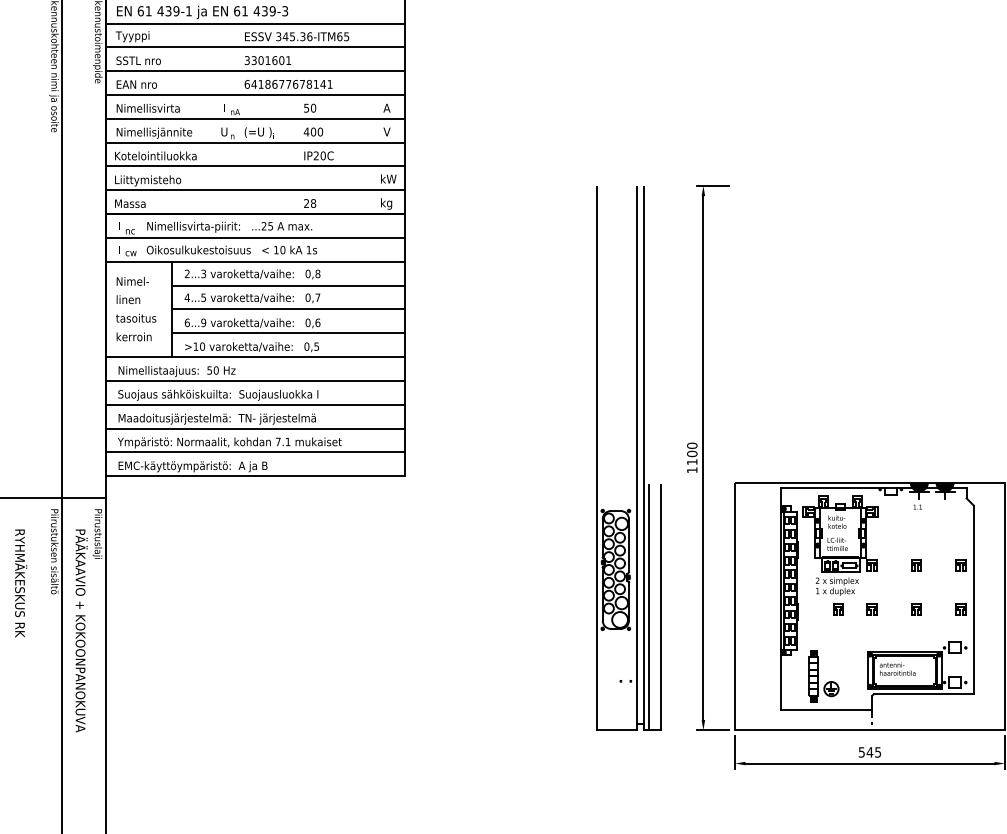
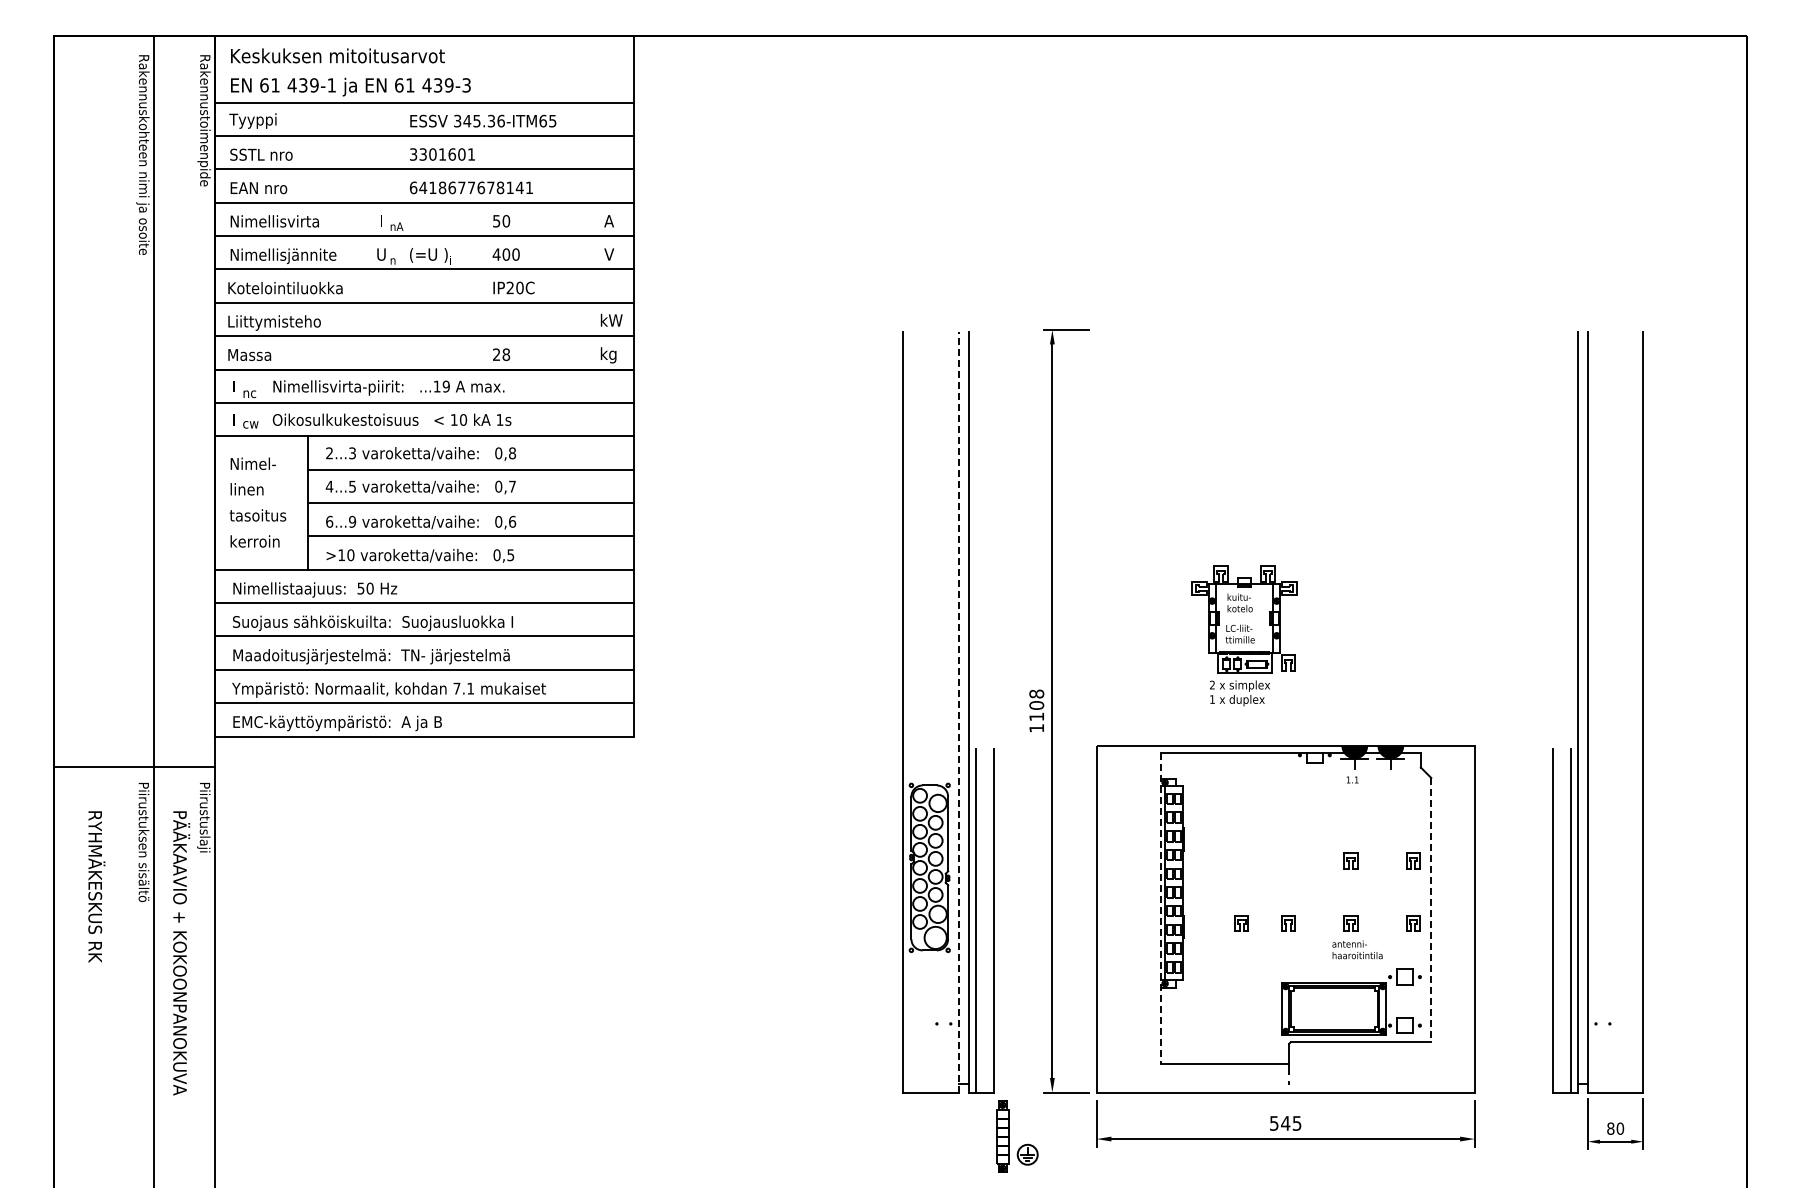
text: (267, 226) -> (441, 386), ...25 -> ...19
text: (692, 445) -> (1036, 693), 1100 -> 1108
line: (636, 458) -> (958, 711), solid -> dashed
part: (840, 545) -> (1244, 635), moved
line: (780, 598) -> (1160, 908), solid -> dashed
line: (974, 600) -> (1431, 910), solid -> dashed
text: (897, 668) -> (1357, 949), moved
part: (818, 676) -> (1009, 1136), moved

